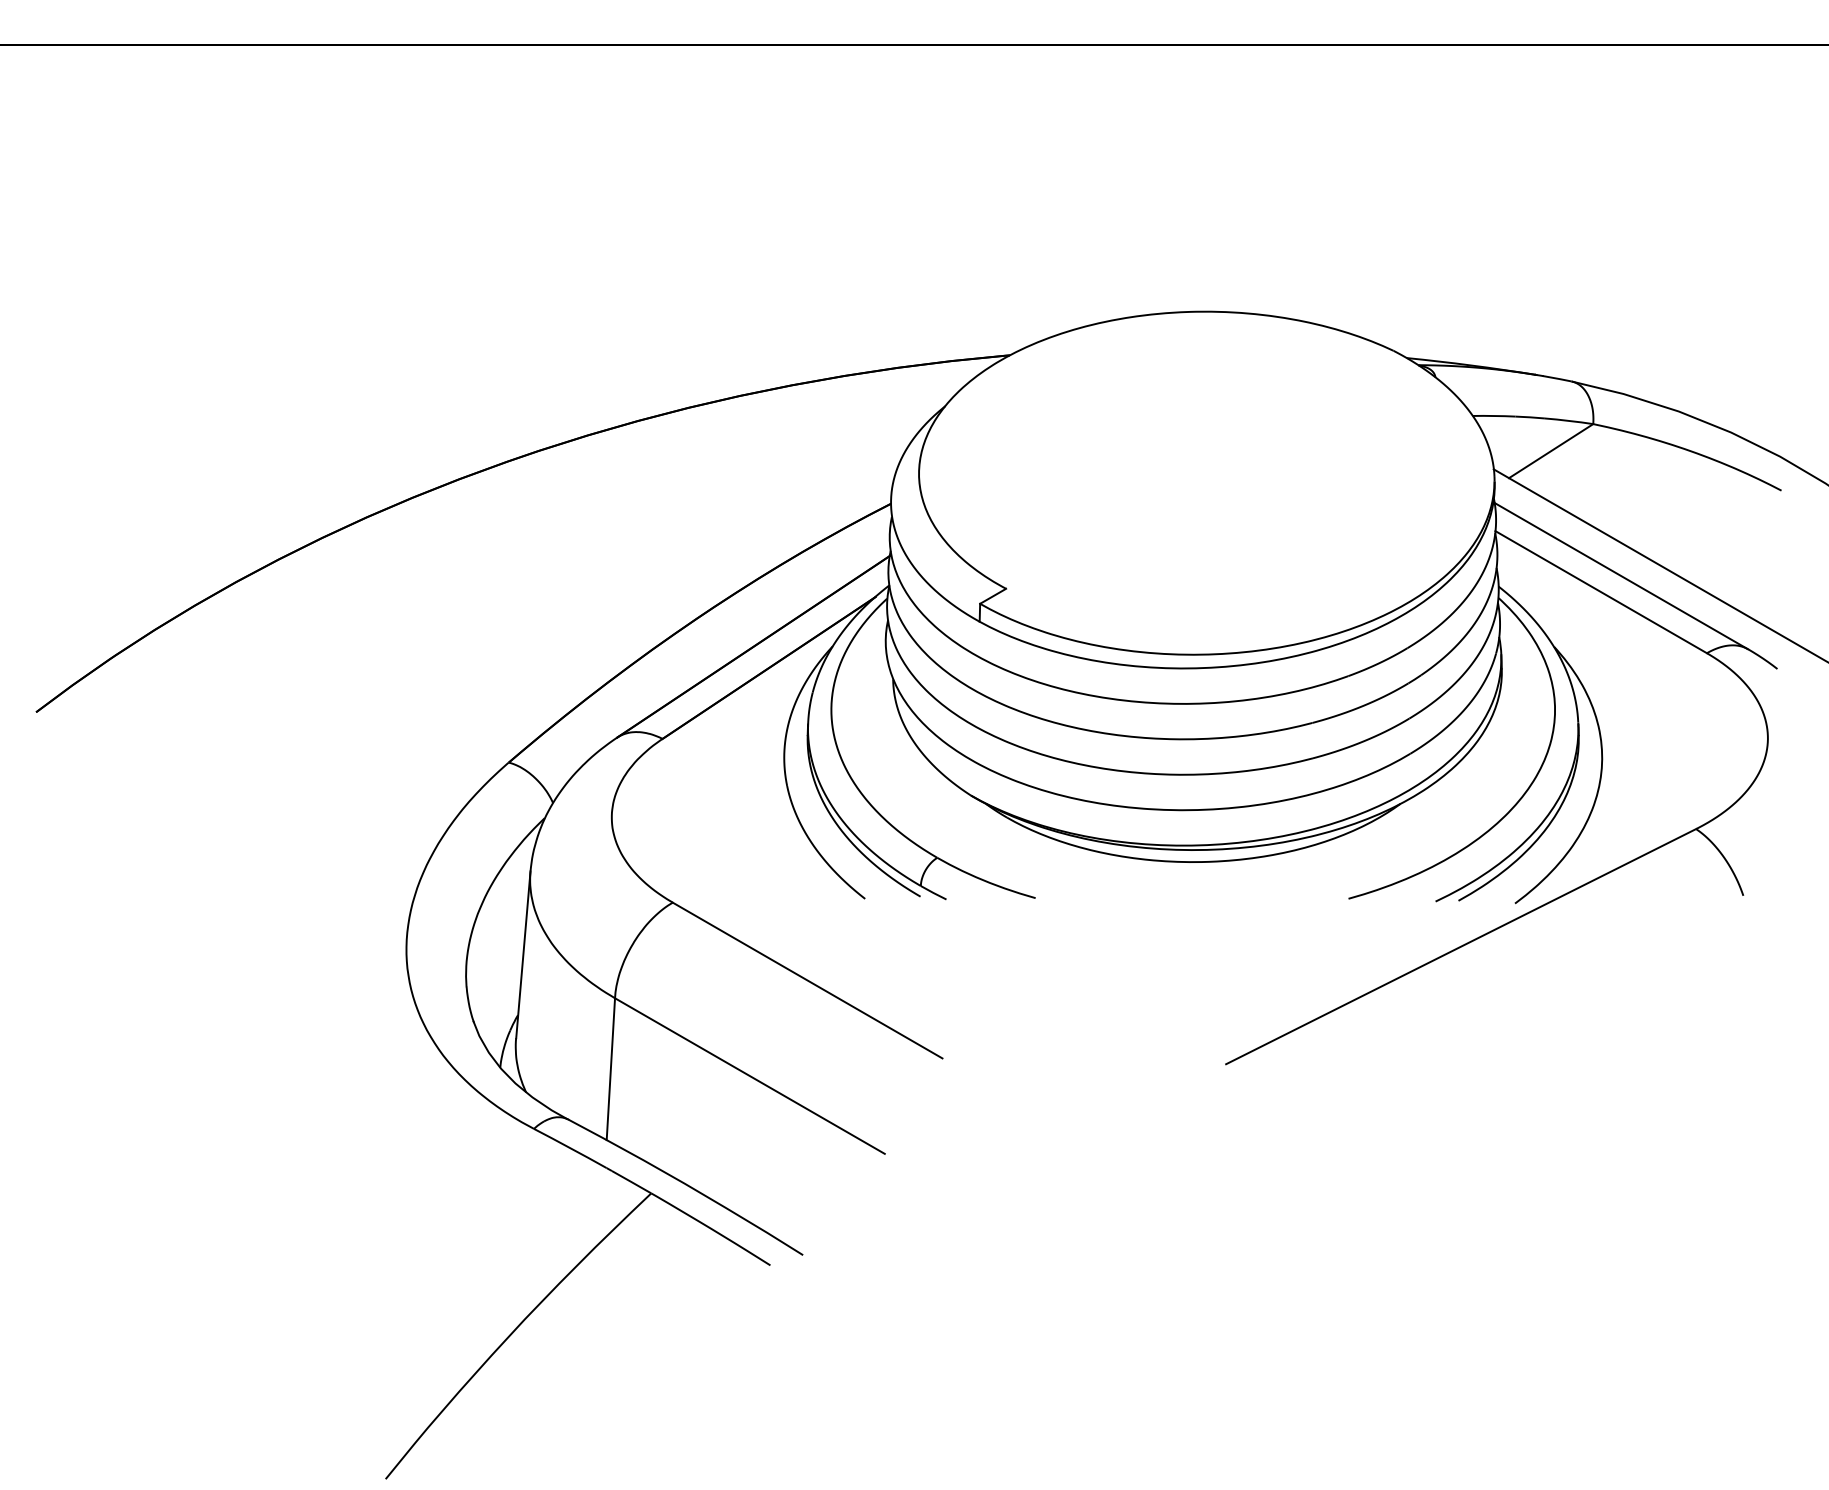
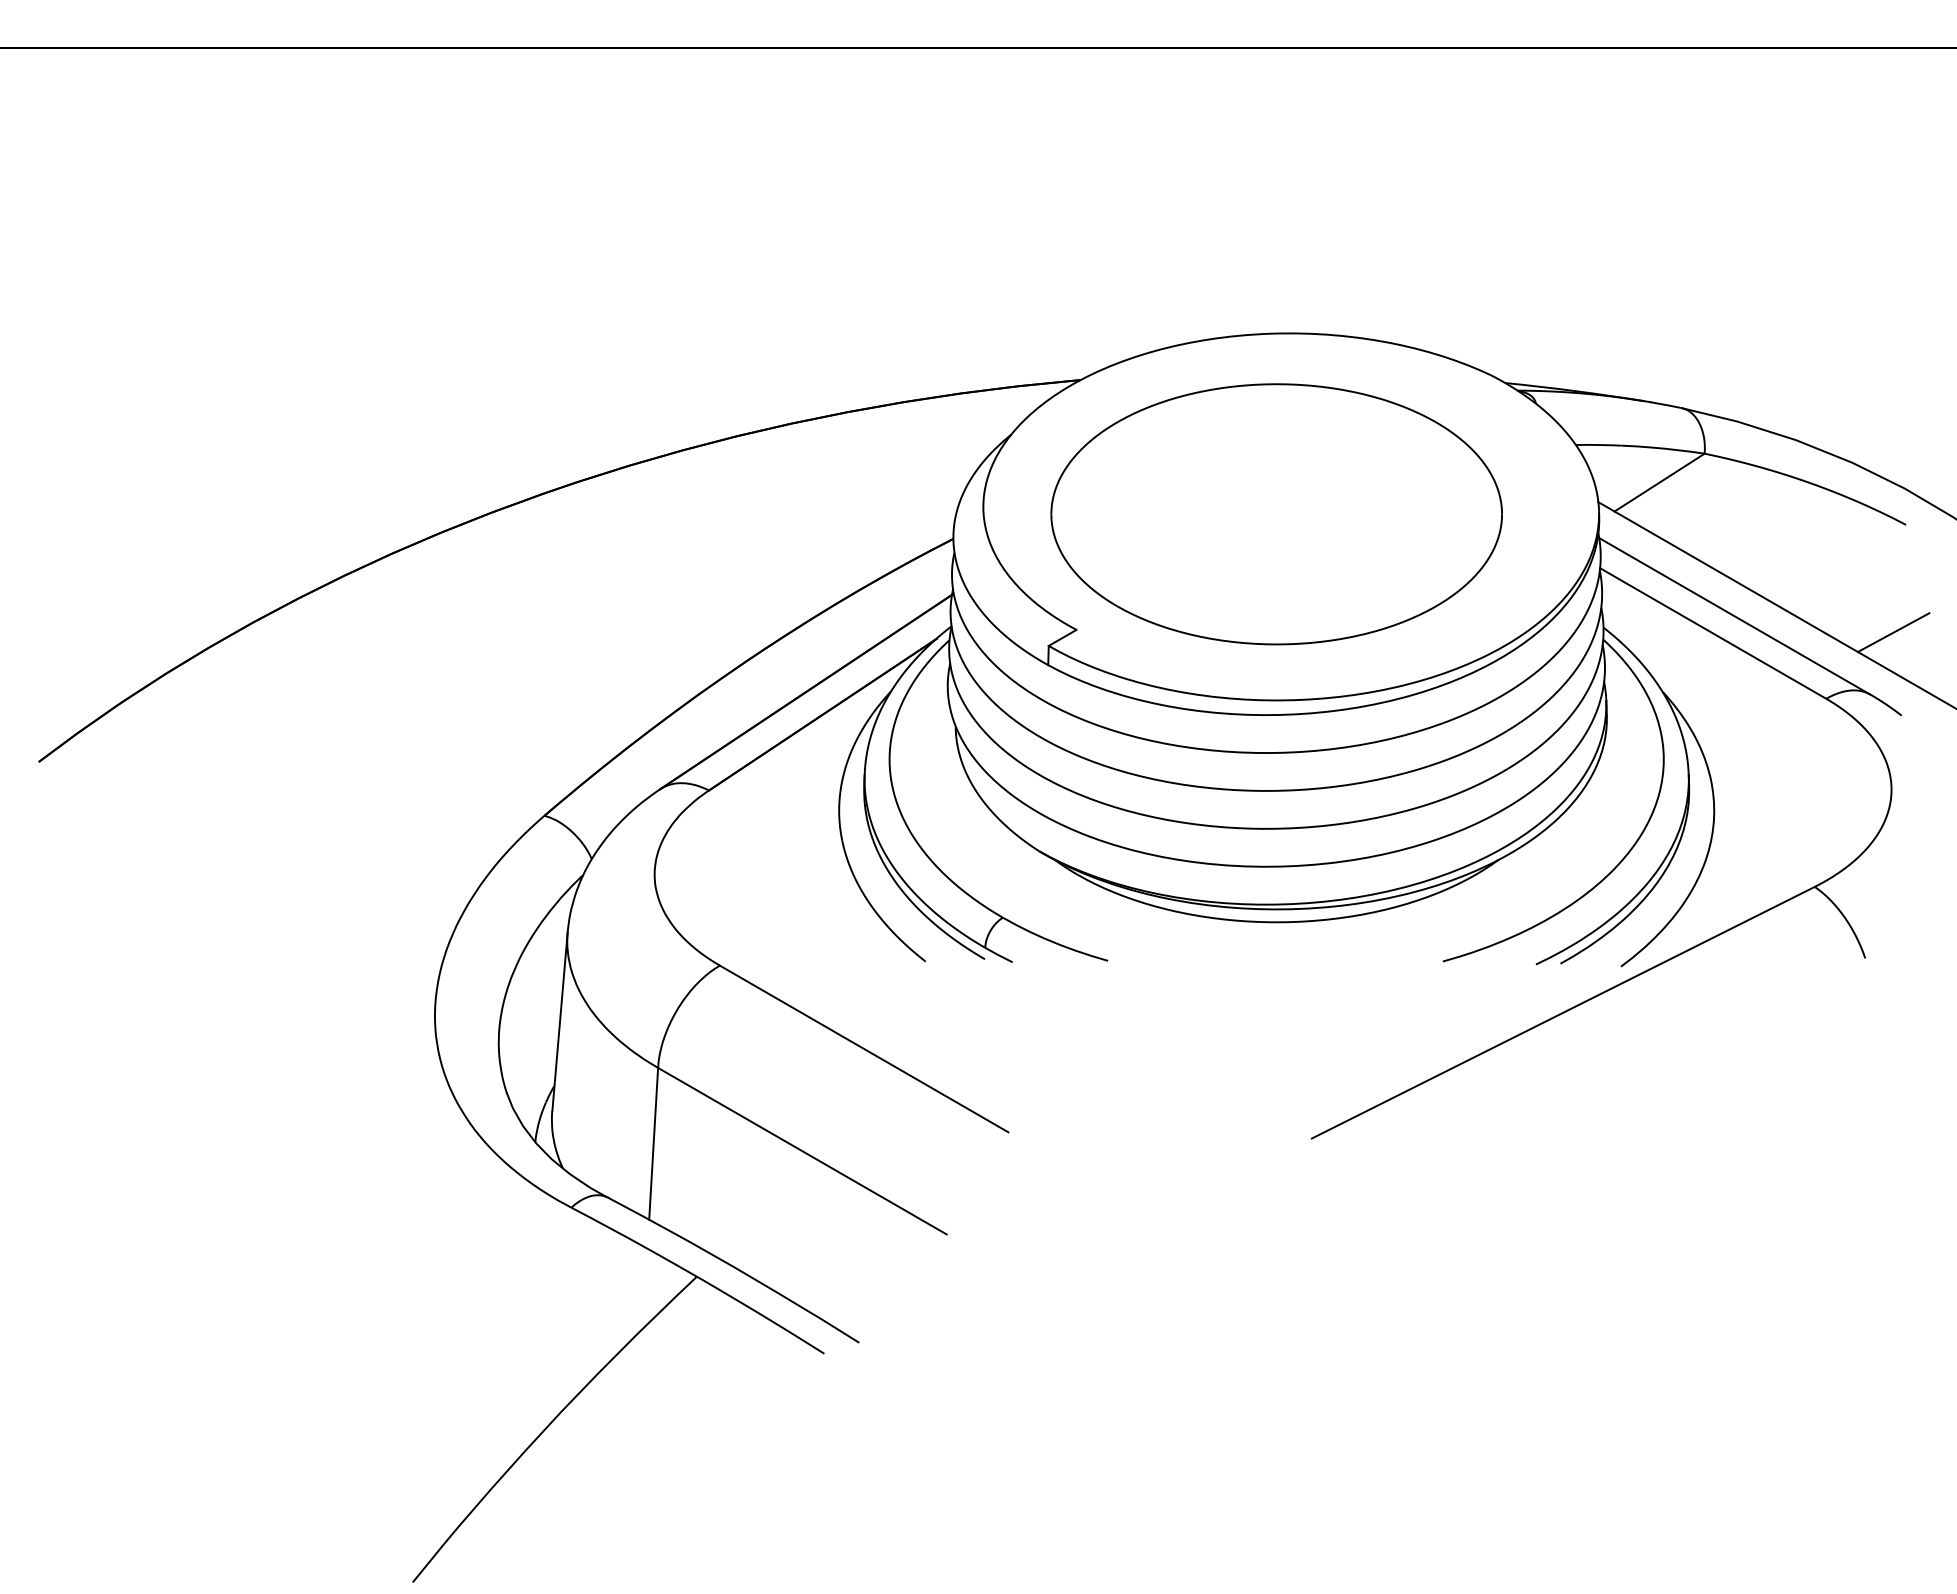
part: (1193, 480) -> (1276, 514), added
line: (1769, 591) -> (1893, 632), added

